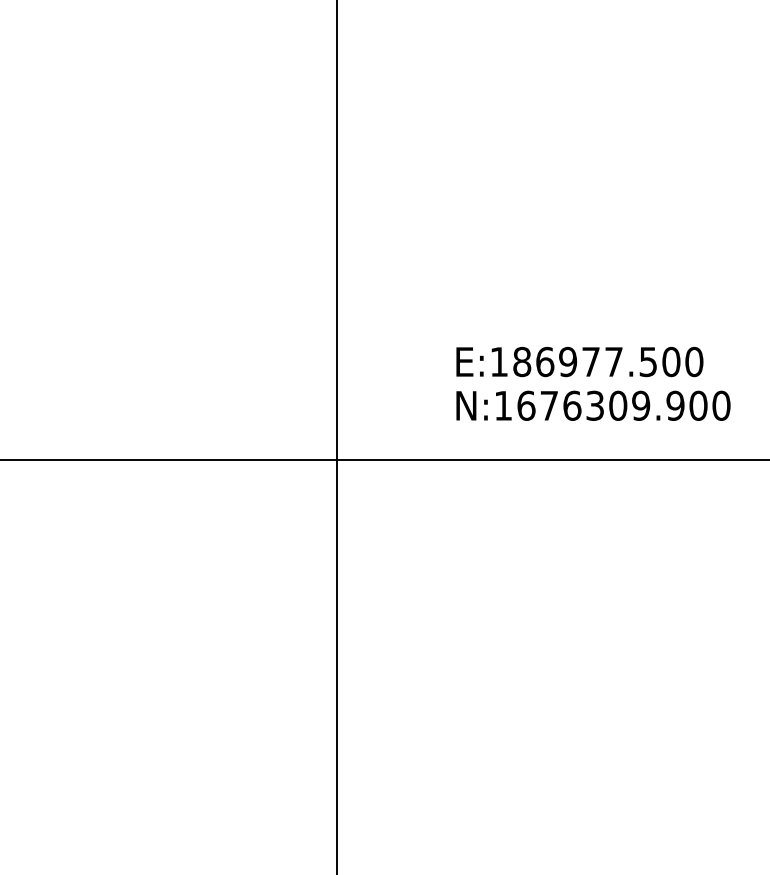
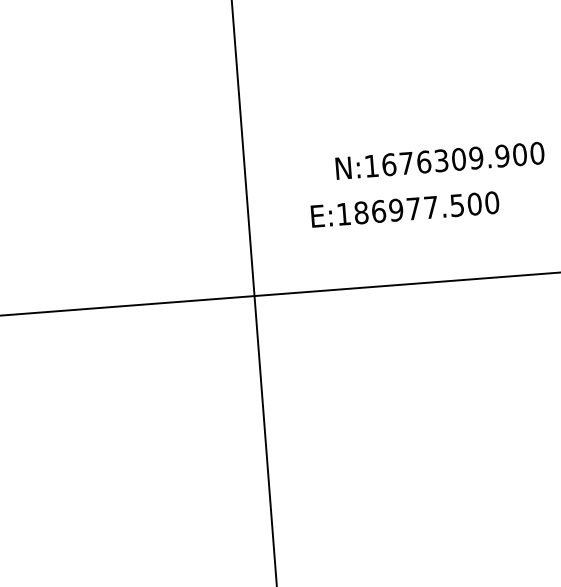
text: (579, 361) -> (404, 209), moved
text: (593, 405) -> (440, 160), moved

